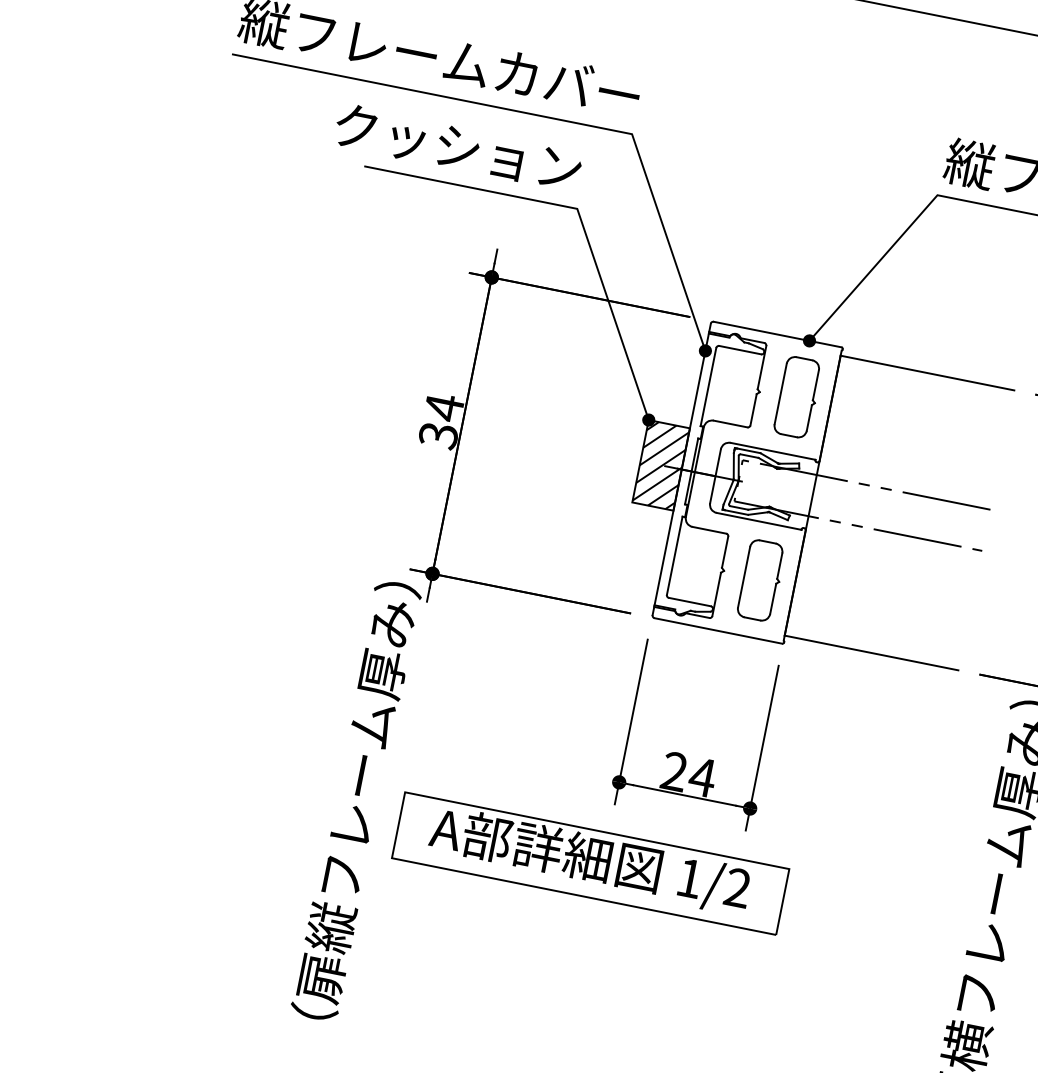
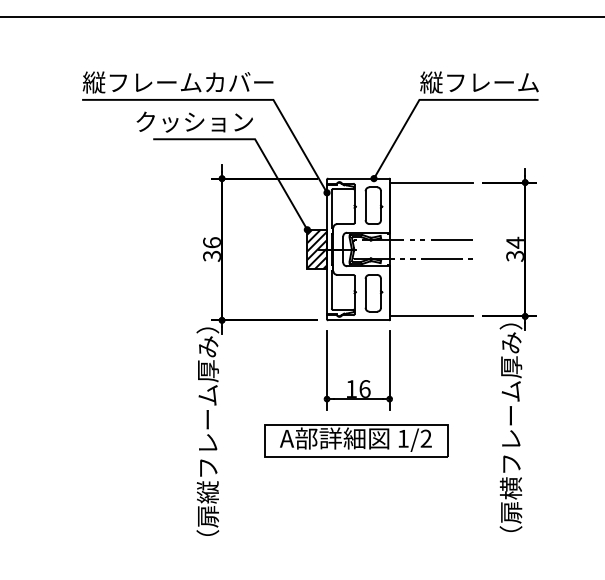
text: (443, 406) -> (211, 242), 34 -> 36
text: (689, 773) -> (358, 388), 24 -> 16
part: (591, 862) -> (356, 440), moved

